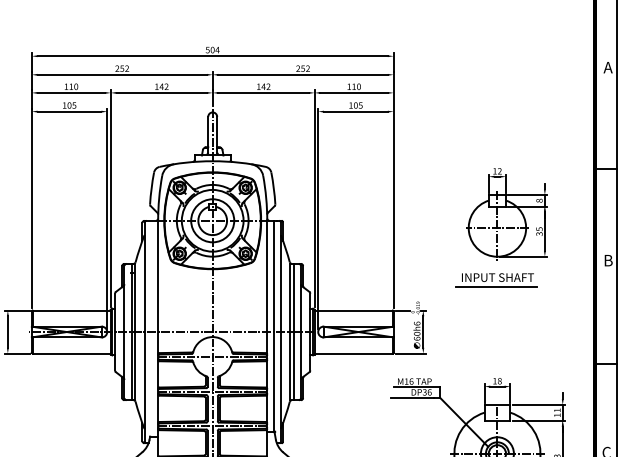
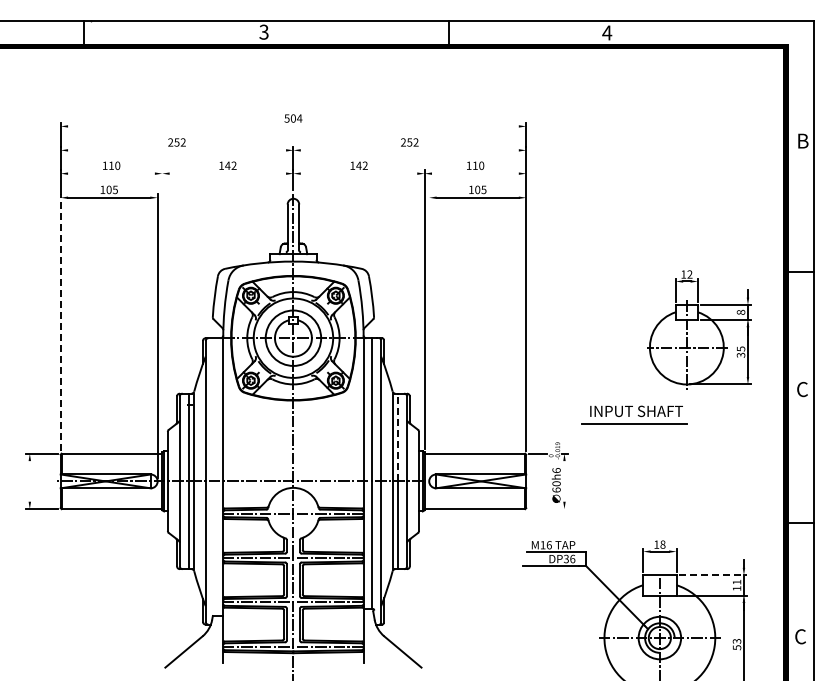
line: (212, 56) -> (293, 126), removed
text: (608, 67) -> (802, 140), A -> B
line: (122, 74) -> (177, 150), removed
line: (302, 74) -> (409, 150), removed
line: (71, 92) -> (111, 173), removed
line: (161, 92) -> (227, 173), removed
line: (263, 92) -> (358, 173), removed
line: (354, 92) -> (475, 173), removed
line: (110, 197) -> (162, 308), removed
line: (31, 208) -> (60, 322), solid -> dashed
part: (507, 214) -> (699, 329), moved
line: (318, 218) -> (429, 335), removed
text: (608, 260) -> (802, 389), B -> C
part: (496, 280) -> (634, 414), moved
line: (293, 297) -> (397, 437), solid -> dashed
line: (7, 332) -> (29, 481), removed
line: (423, 332) -> (564, 481), removed
line: (410, 353) -> (548, 509), removed
line: (539, 405) -> (713, 575), solid -> dashed

